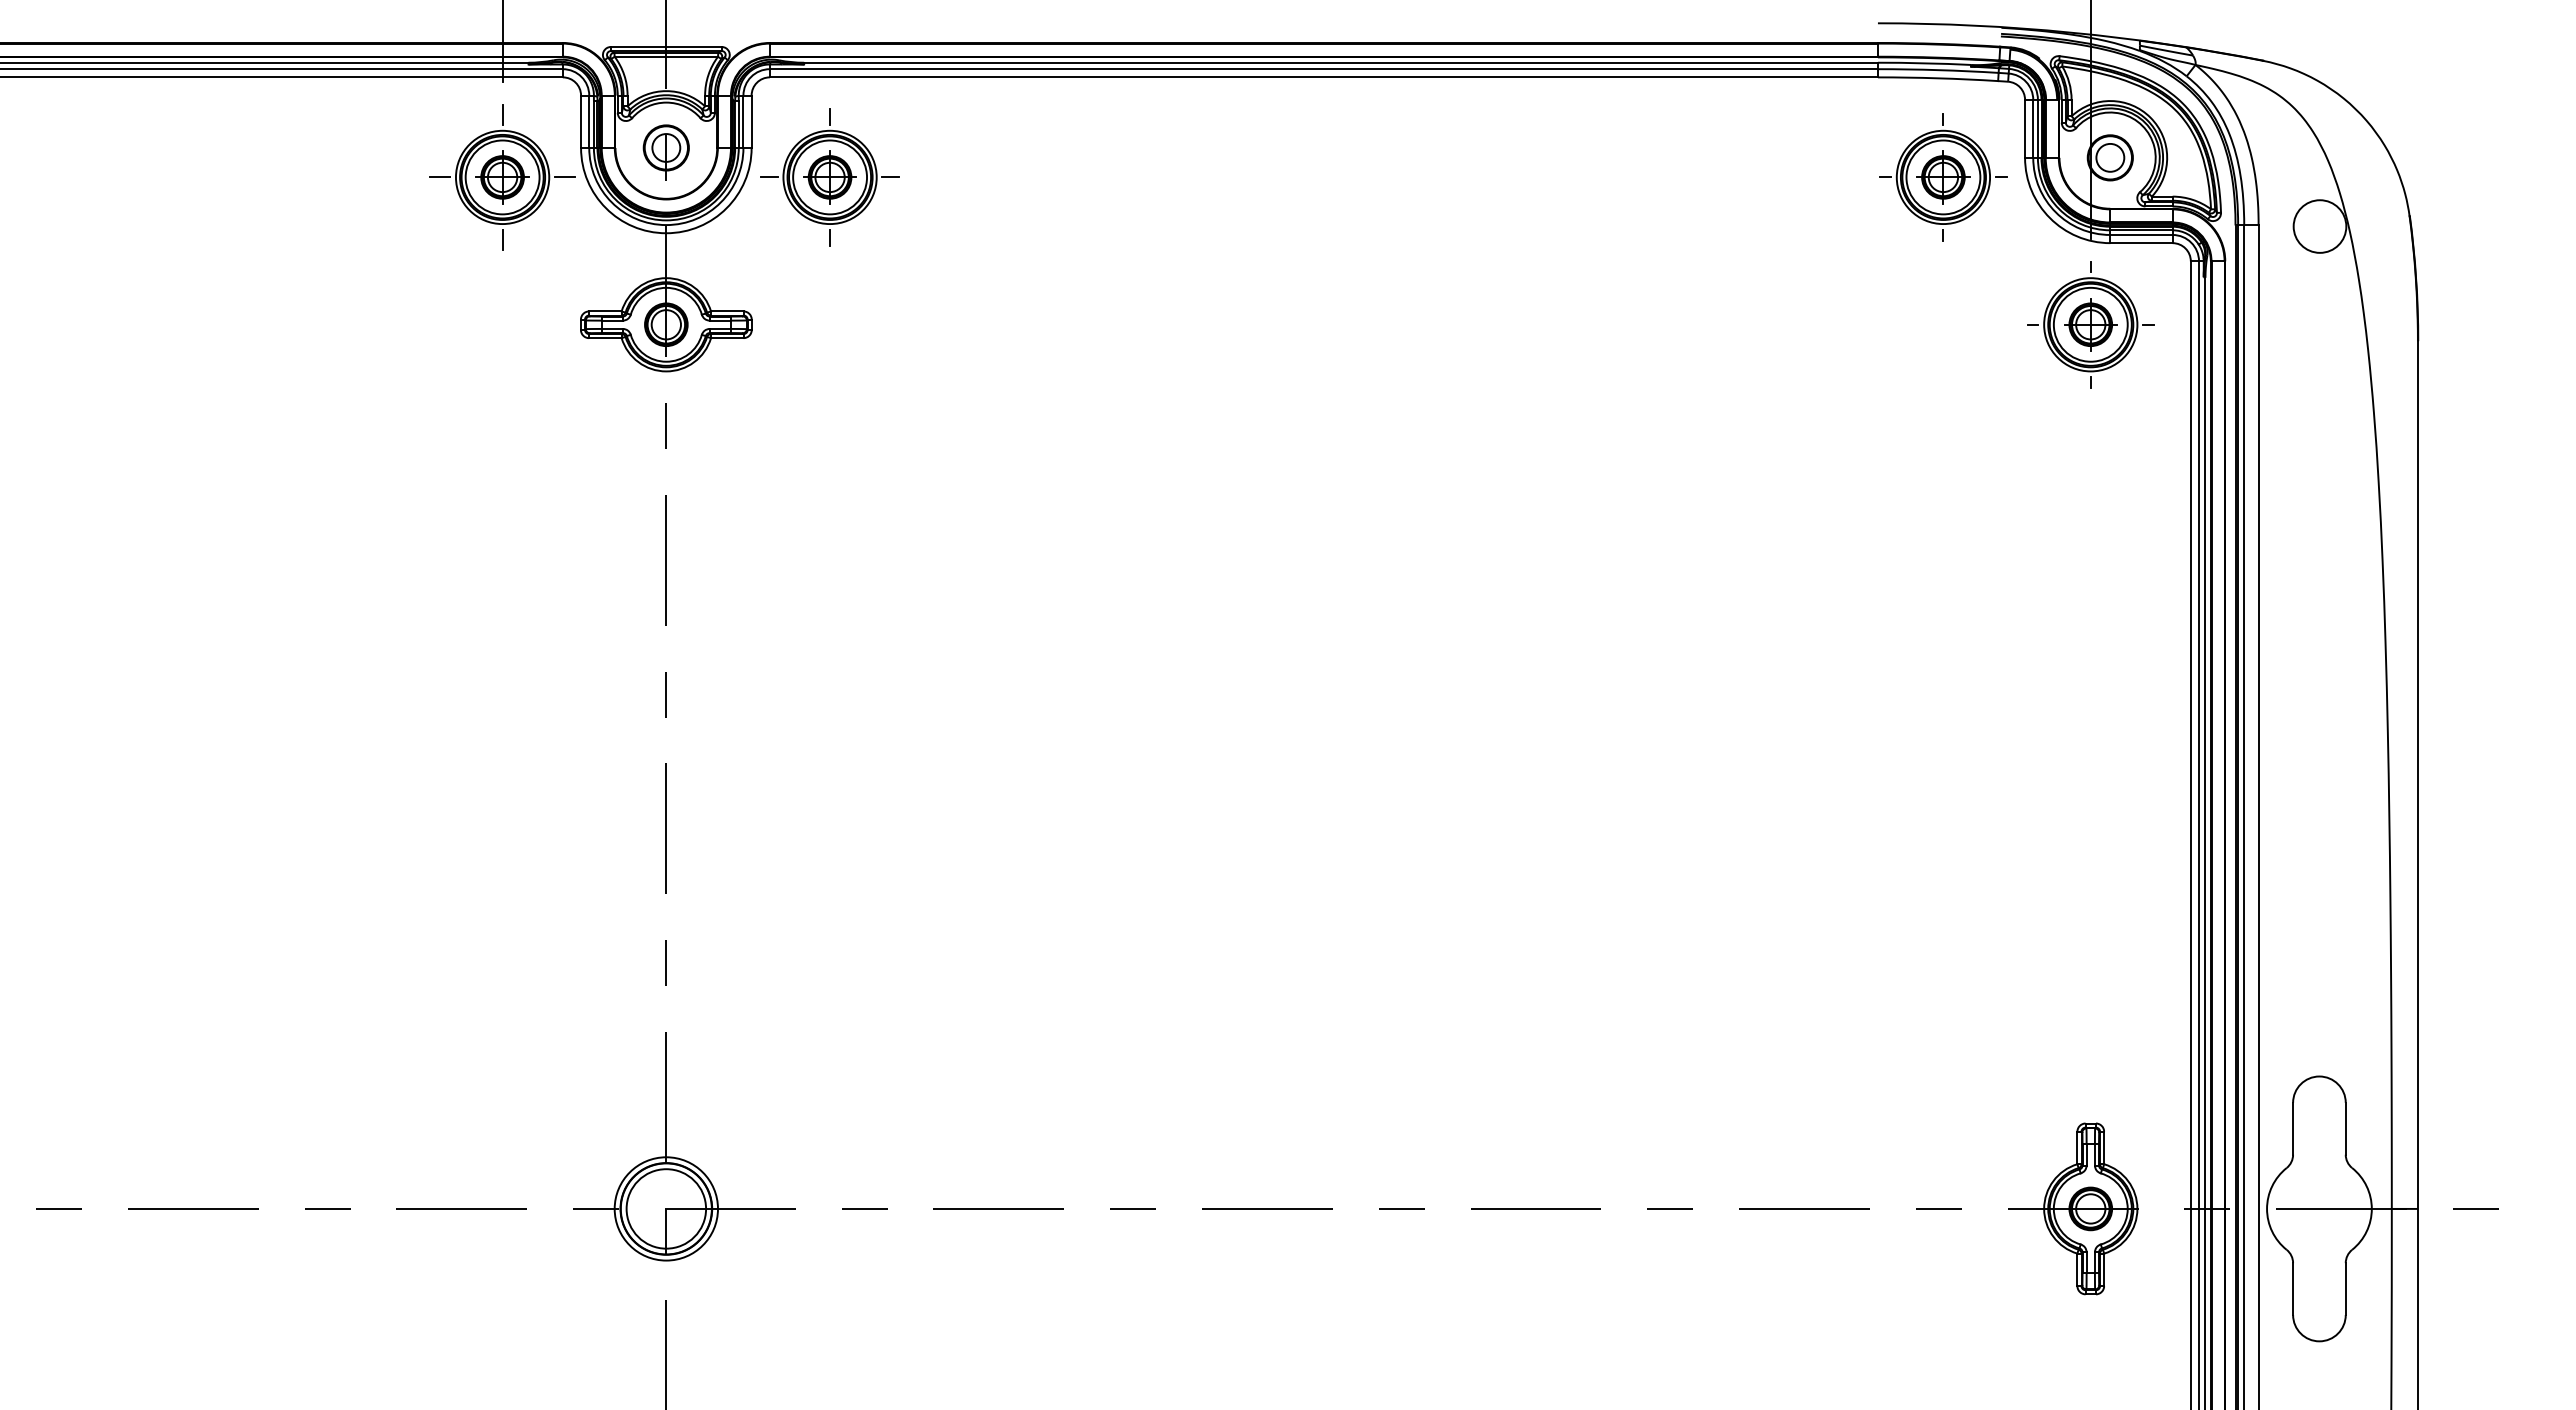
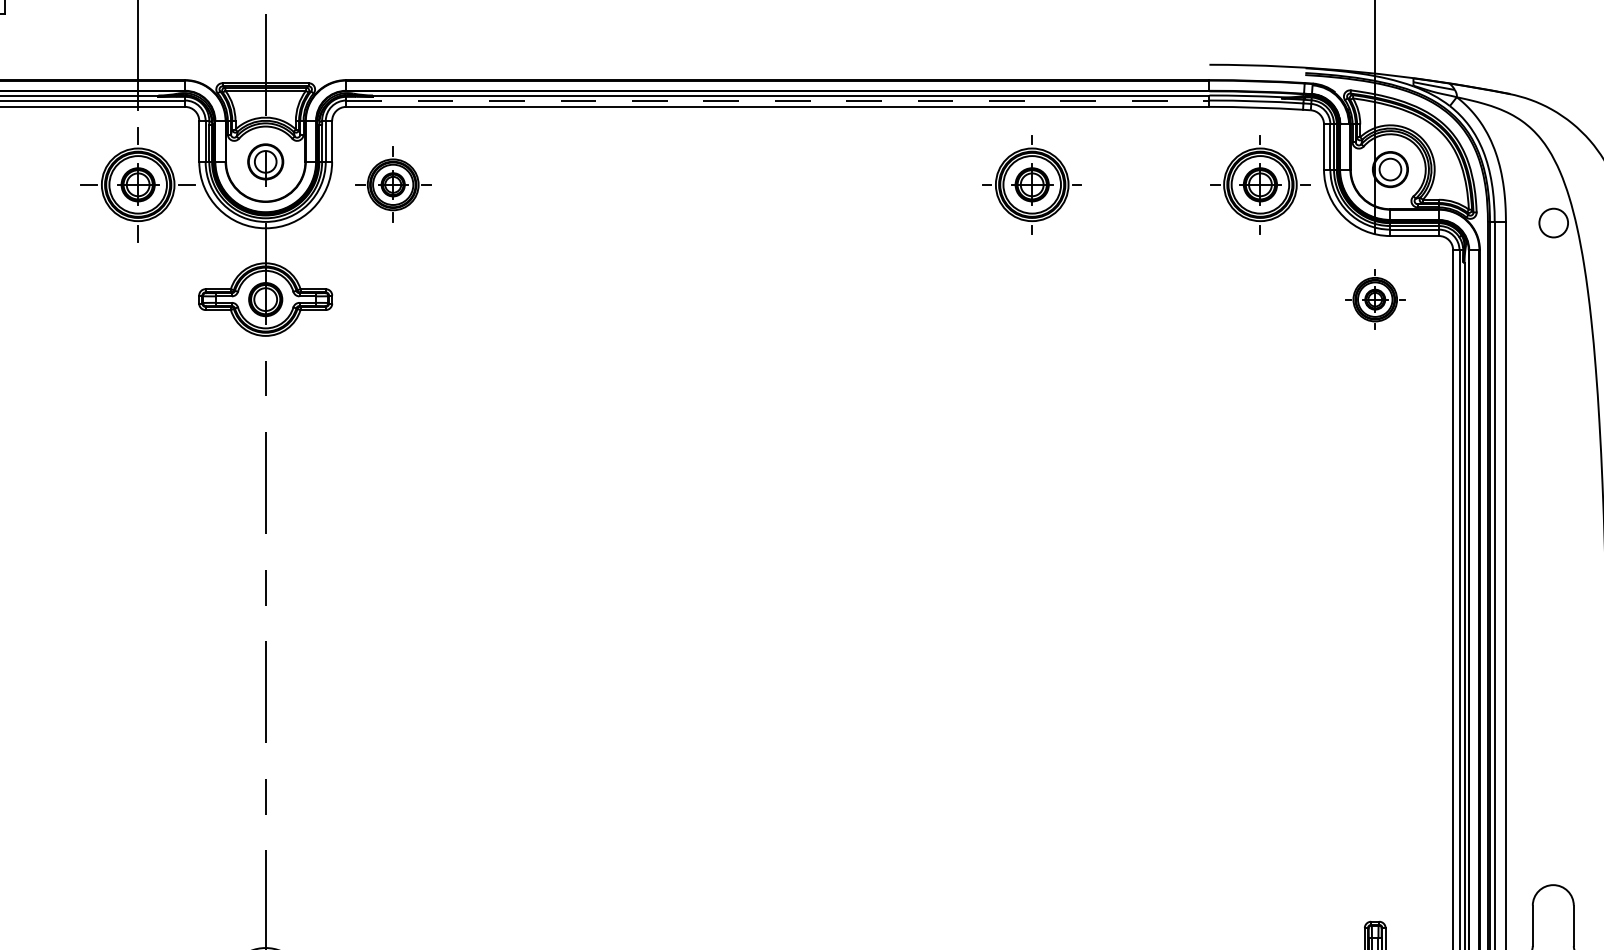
line: (1324, 69) -> (778, 100), solid -> dashed
part: (829, 177) -> (392, 184), size x0.7
part: (1650, 177) -> (1032, 184), added
circle: (2319, 226) -> (1553, 223), size x0.7
part: (2090, 324) -> (1374, 299), size x0.6

